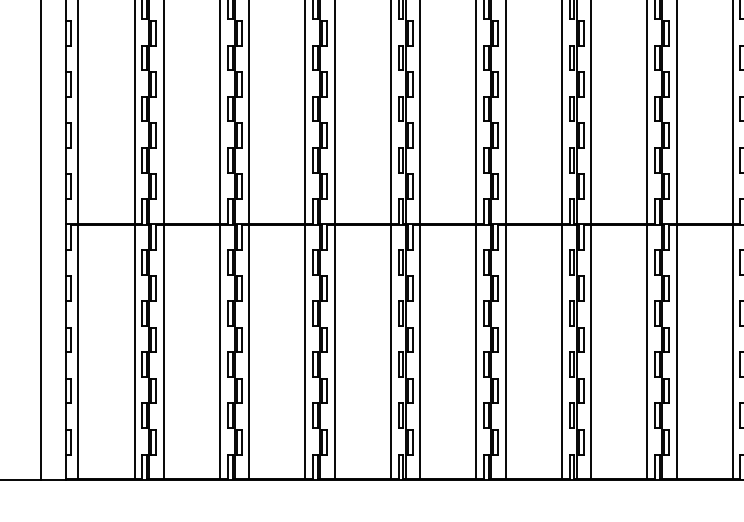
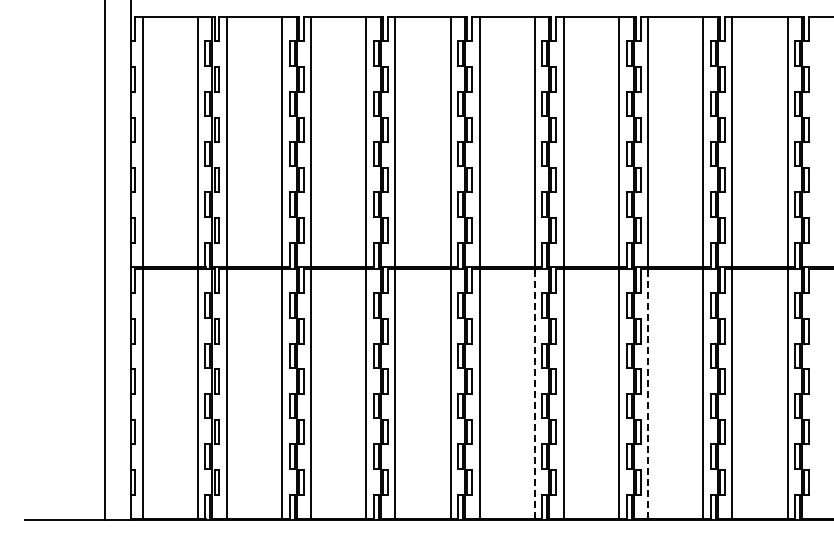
line: (475, 351) -> (534, 393), solid -> dashed
line: (590, 351) -> (647, 393), solid -> dashed

